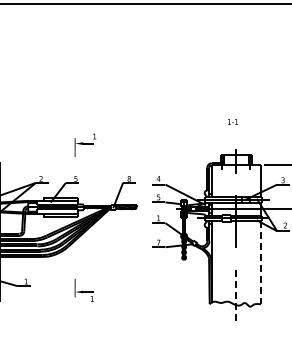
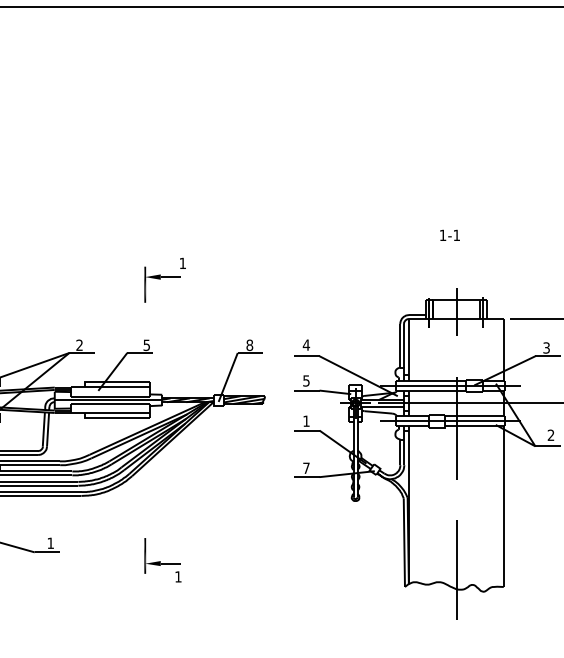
line: (260, 262) -> (502, 506), dashed -> solid
line: (236, 295) -> (456, 570), dashed -> solid

